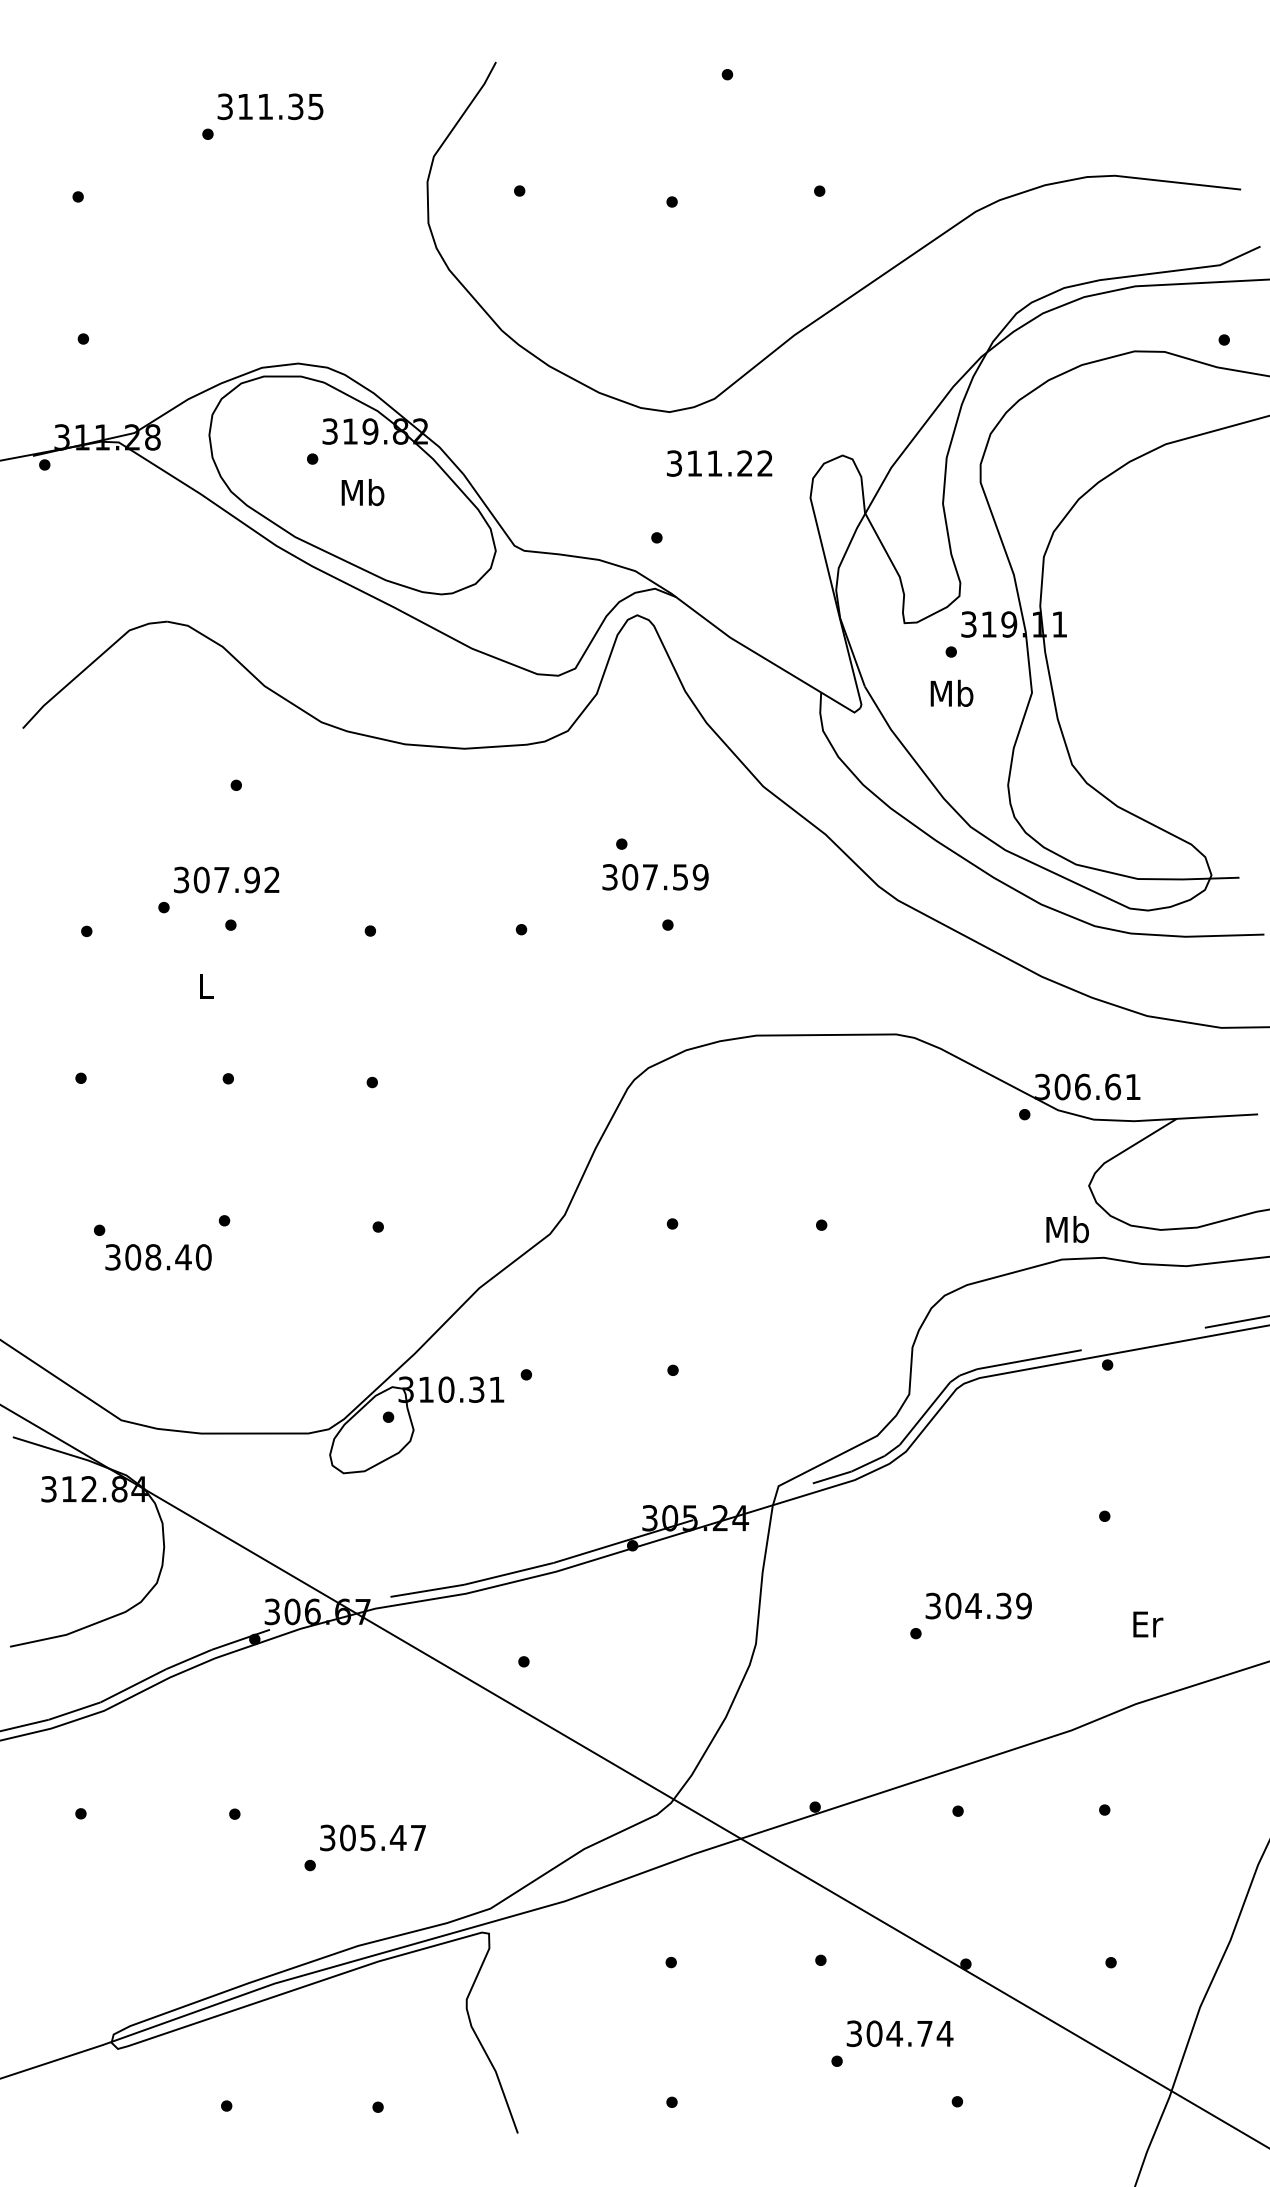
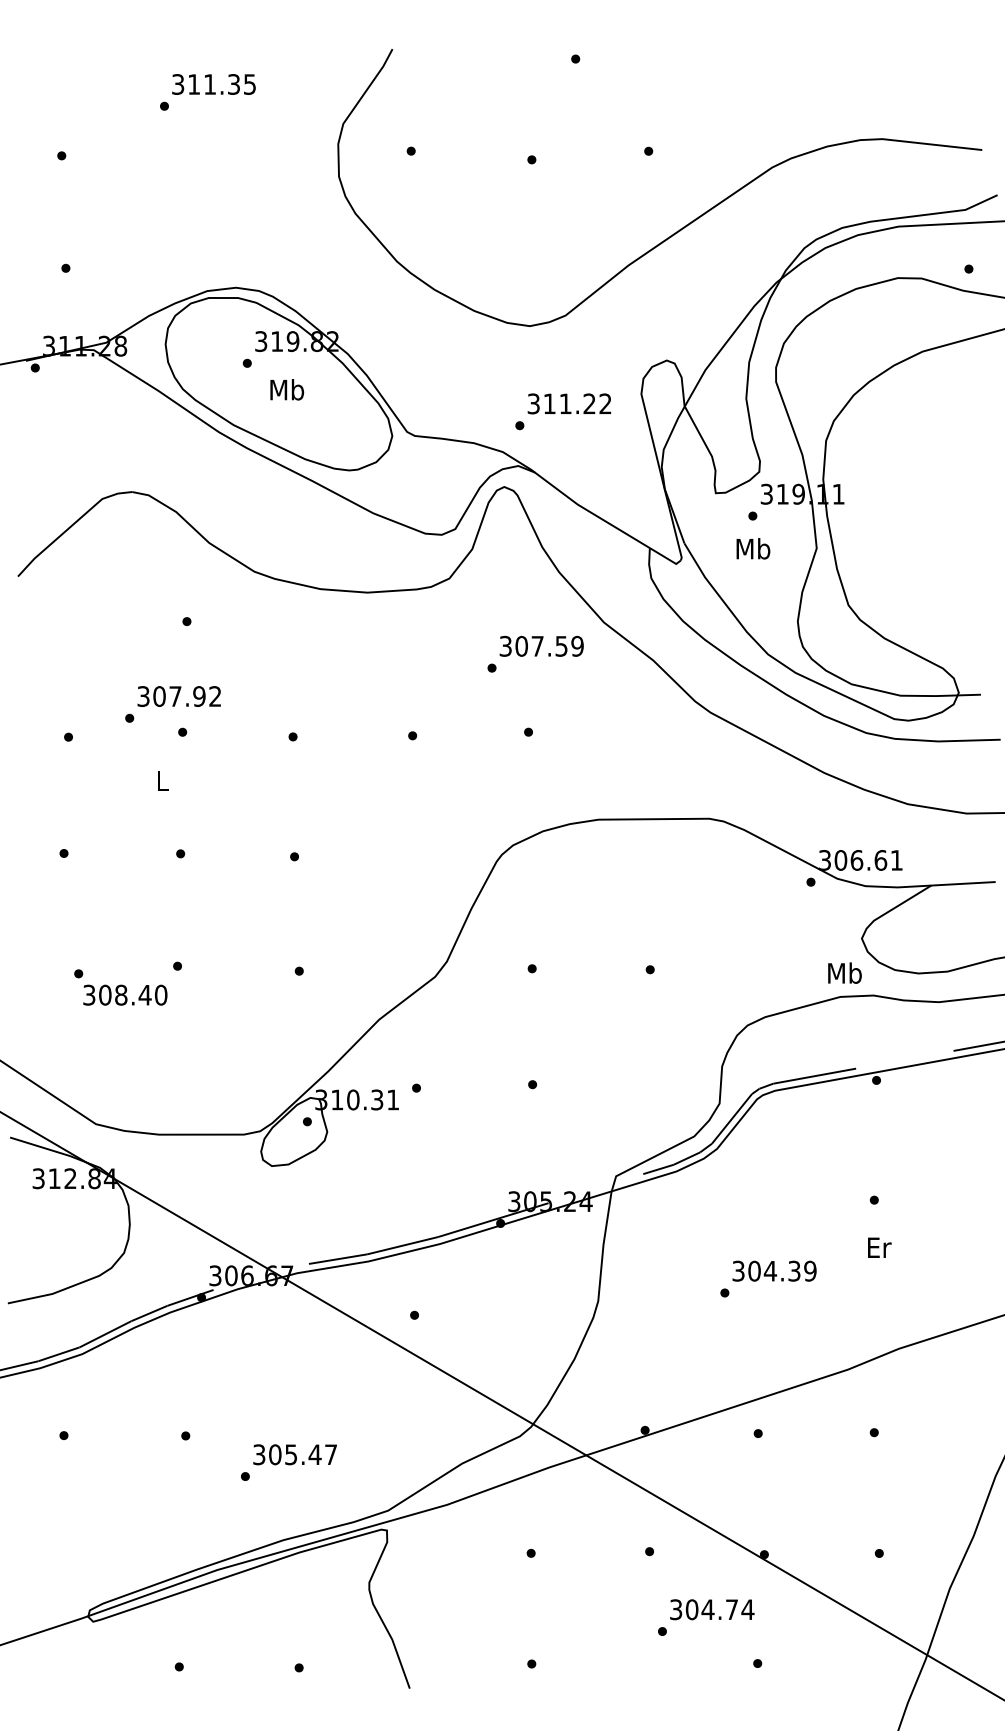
text: (719, 463) -> (569, 403), moved
text: (655, 876) -> (541, 645), moved
text: (1147, 1624) -> (879, 1247), moved

